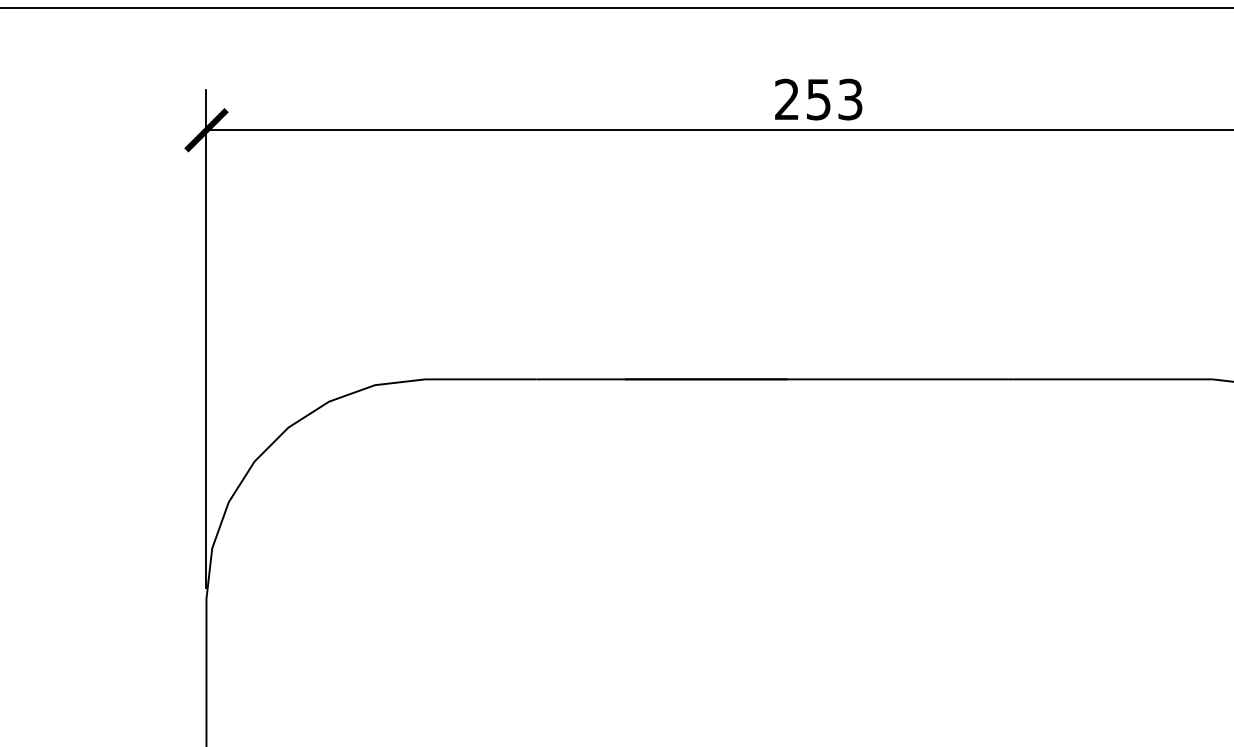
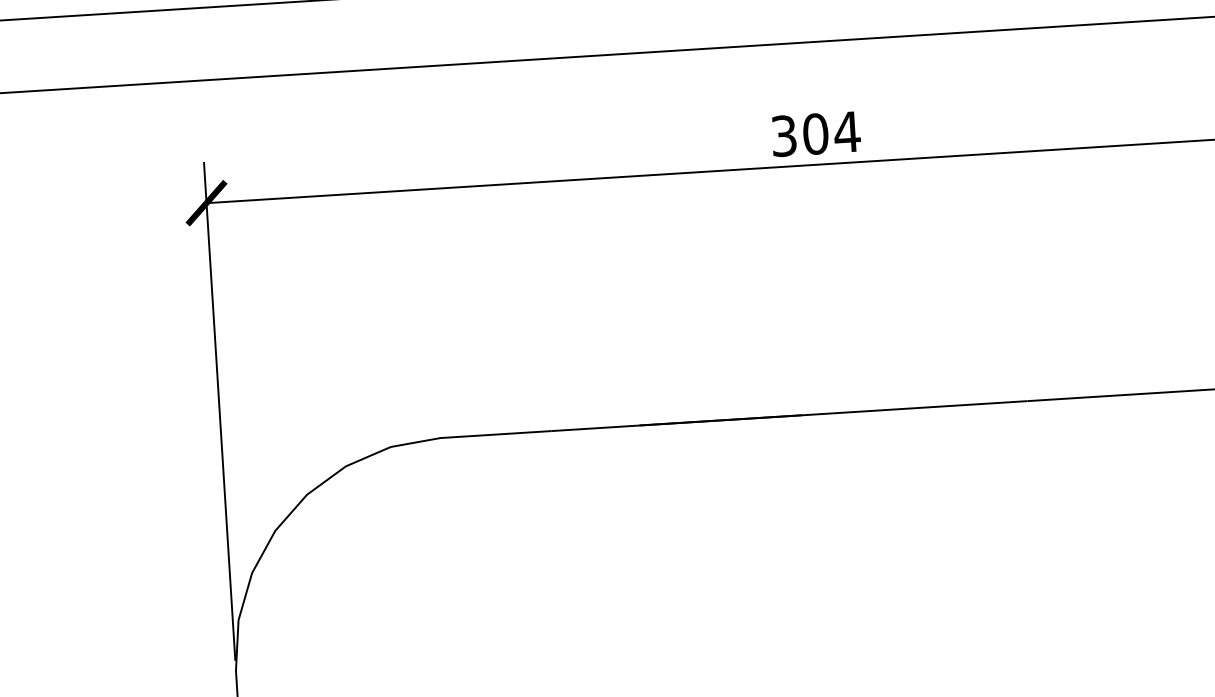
text: (819, 99) -> (816, 133), 253 -> 304

